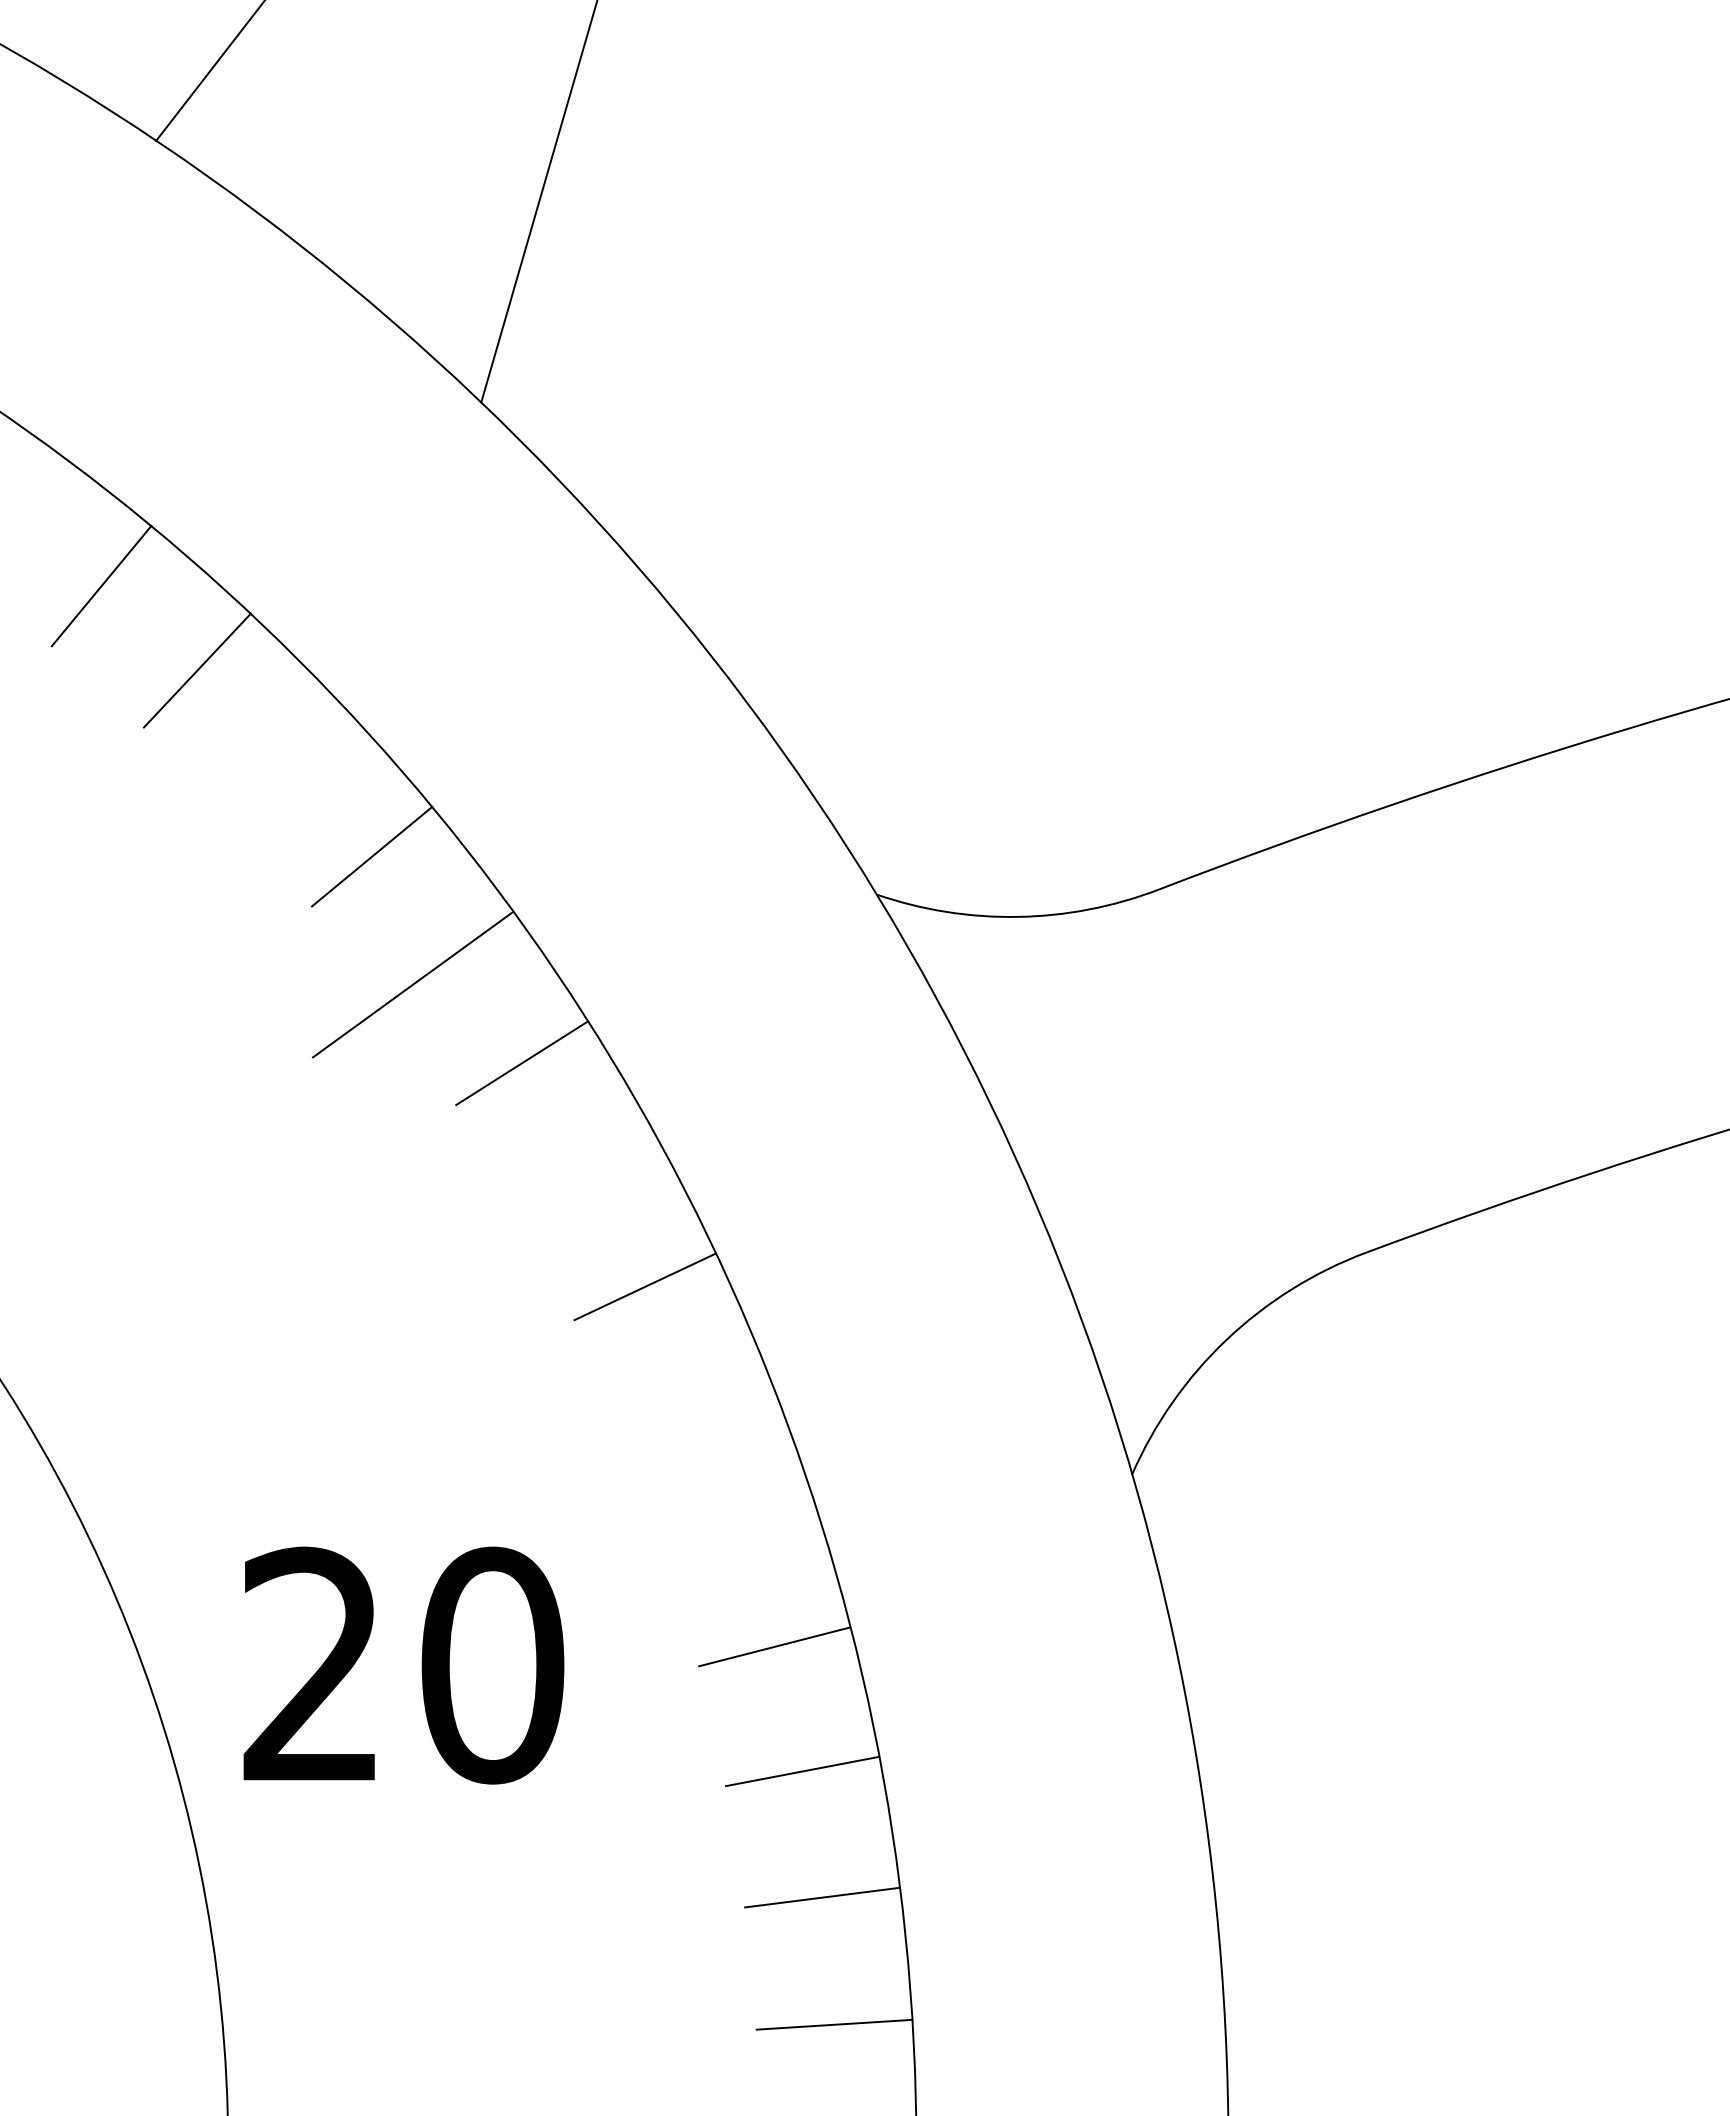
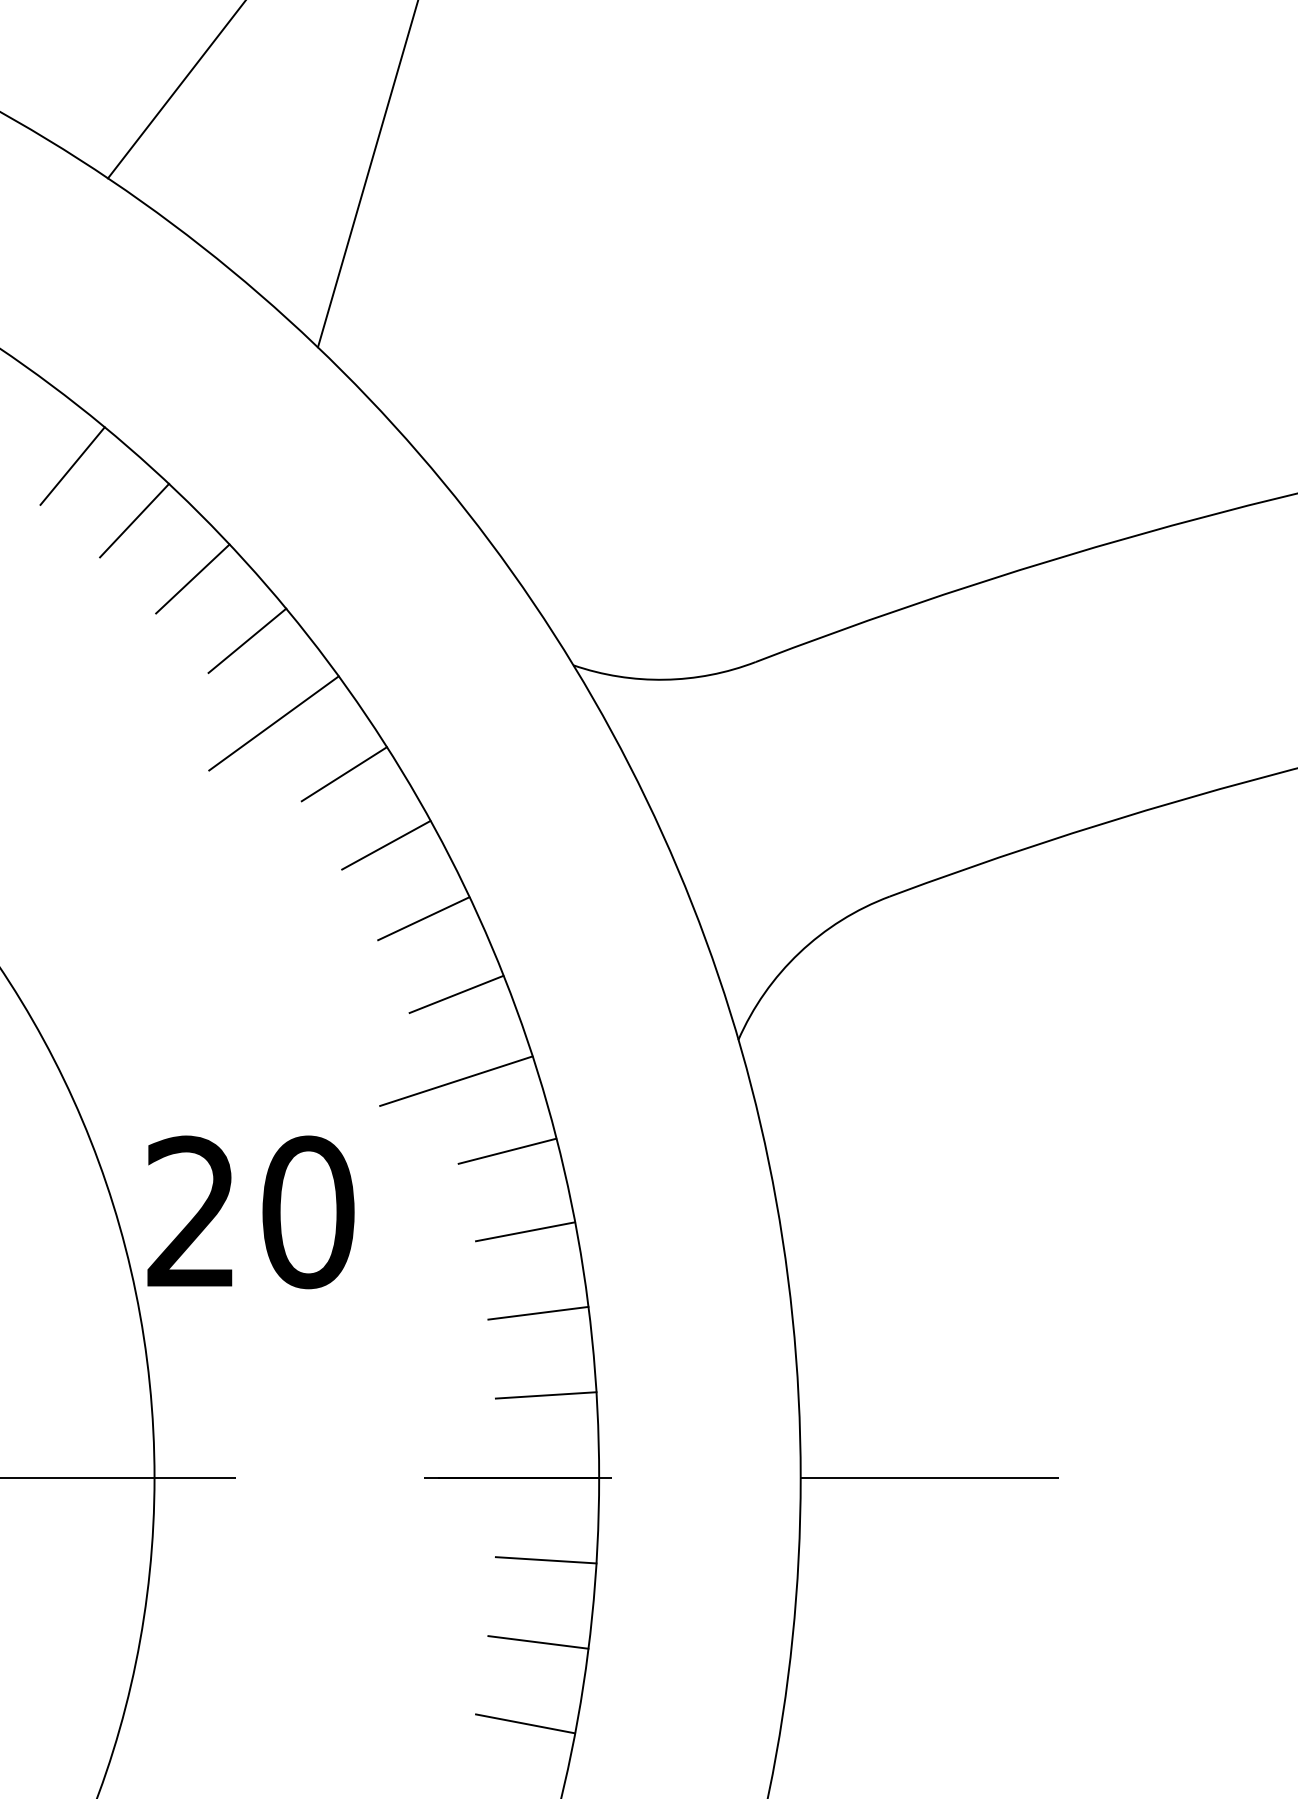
line: (287, 760) -> (192, 578), added
line: (587, 1173) -> (386, 845), added
line: (695, 1404) -> (456, 994), added
line: (695, 1537) -> (456, 1080), added
text: (403, 1665) -> (250, 1212), moved

